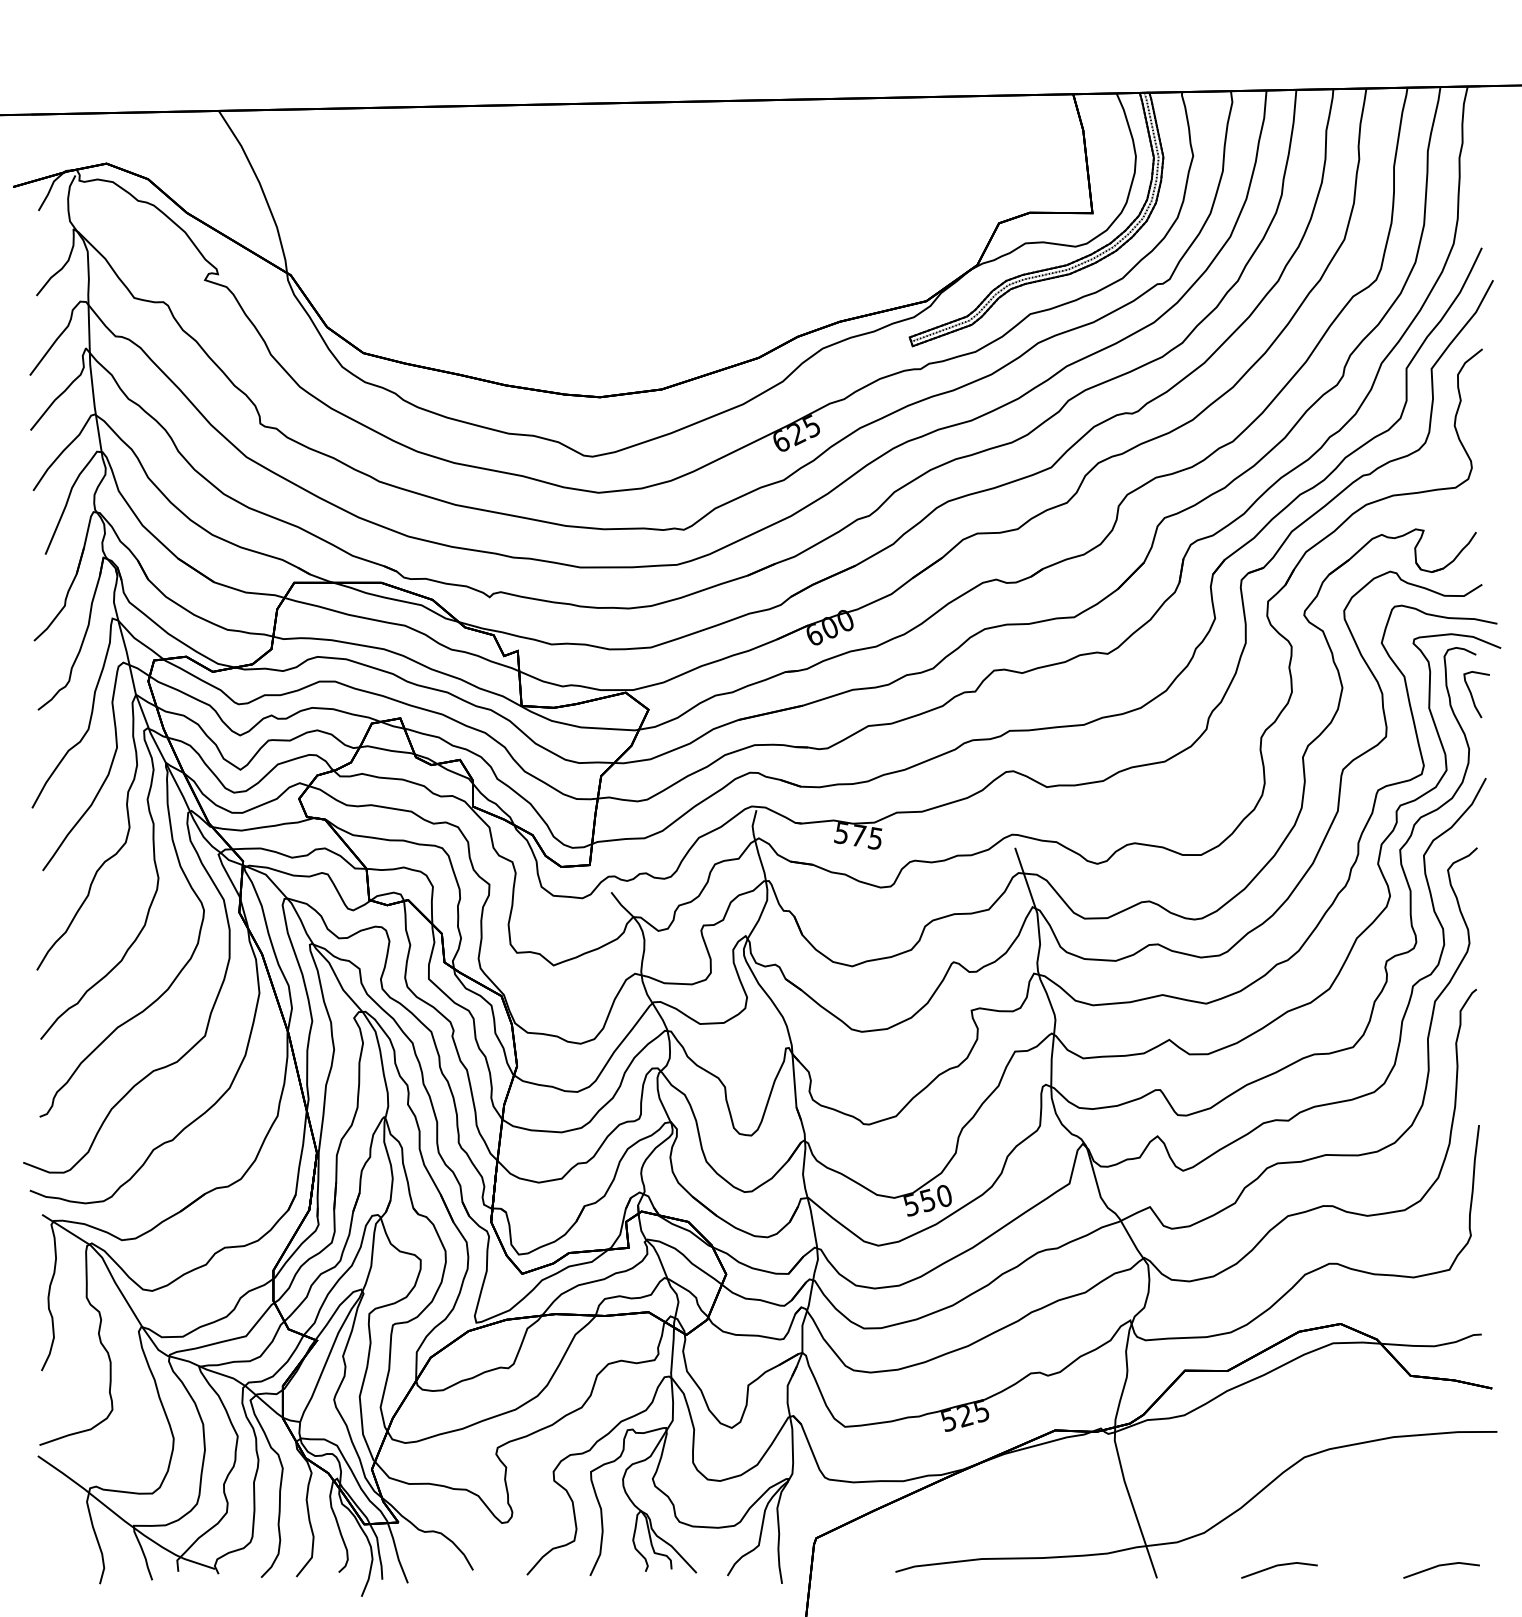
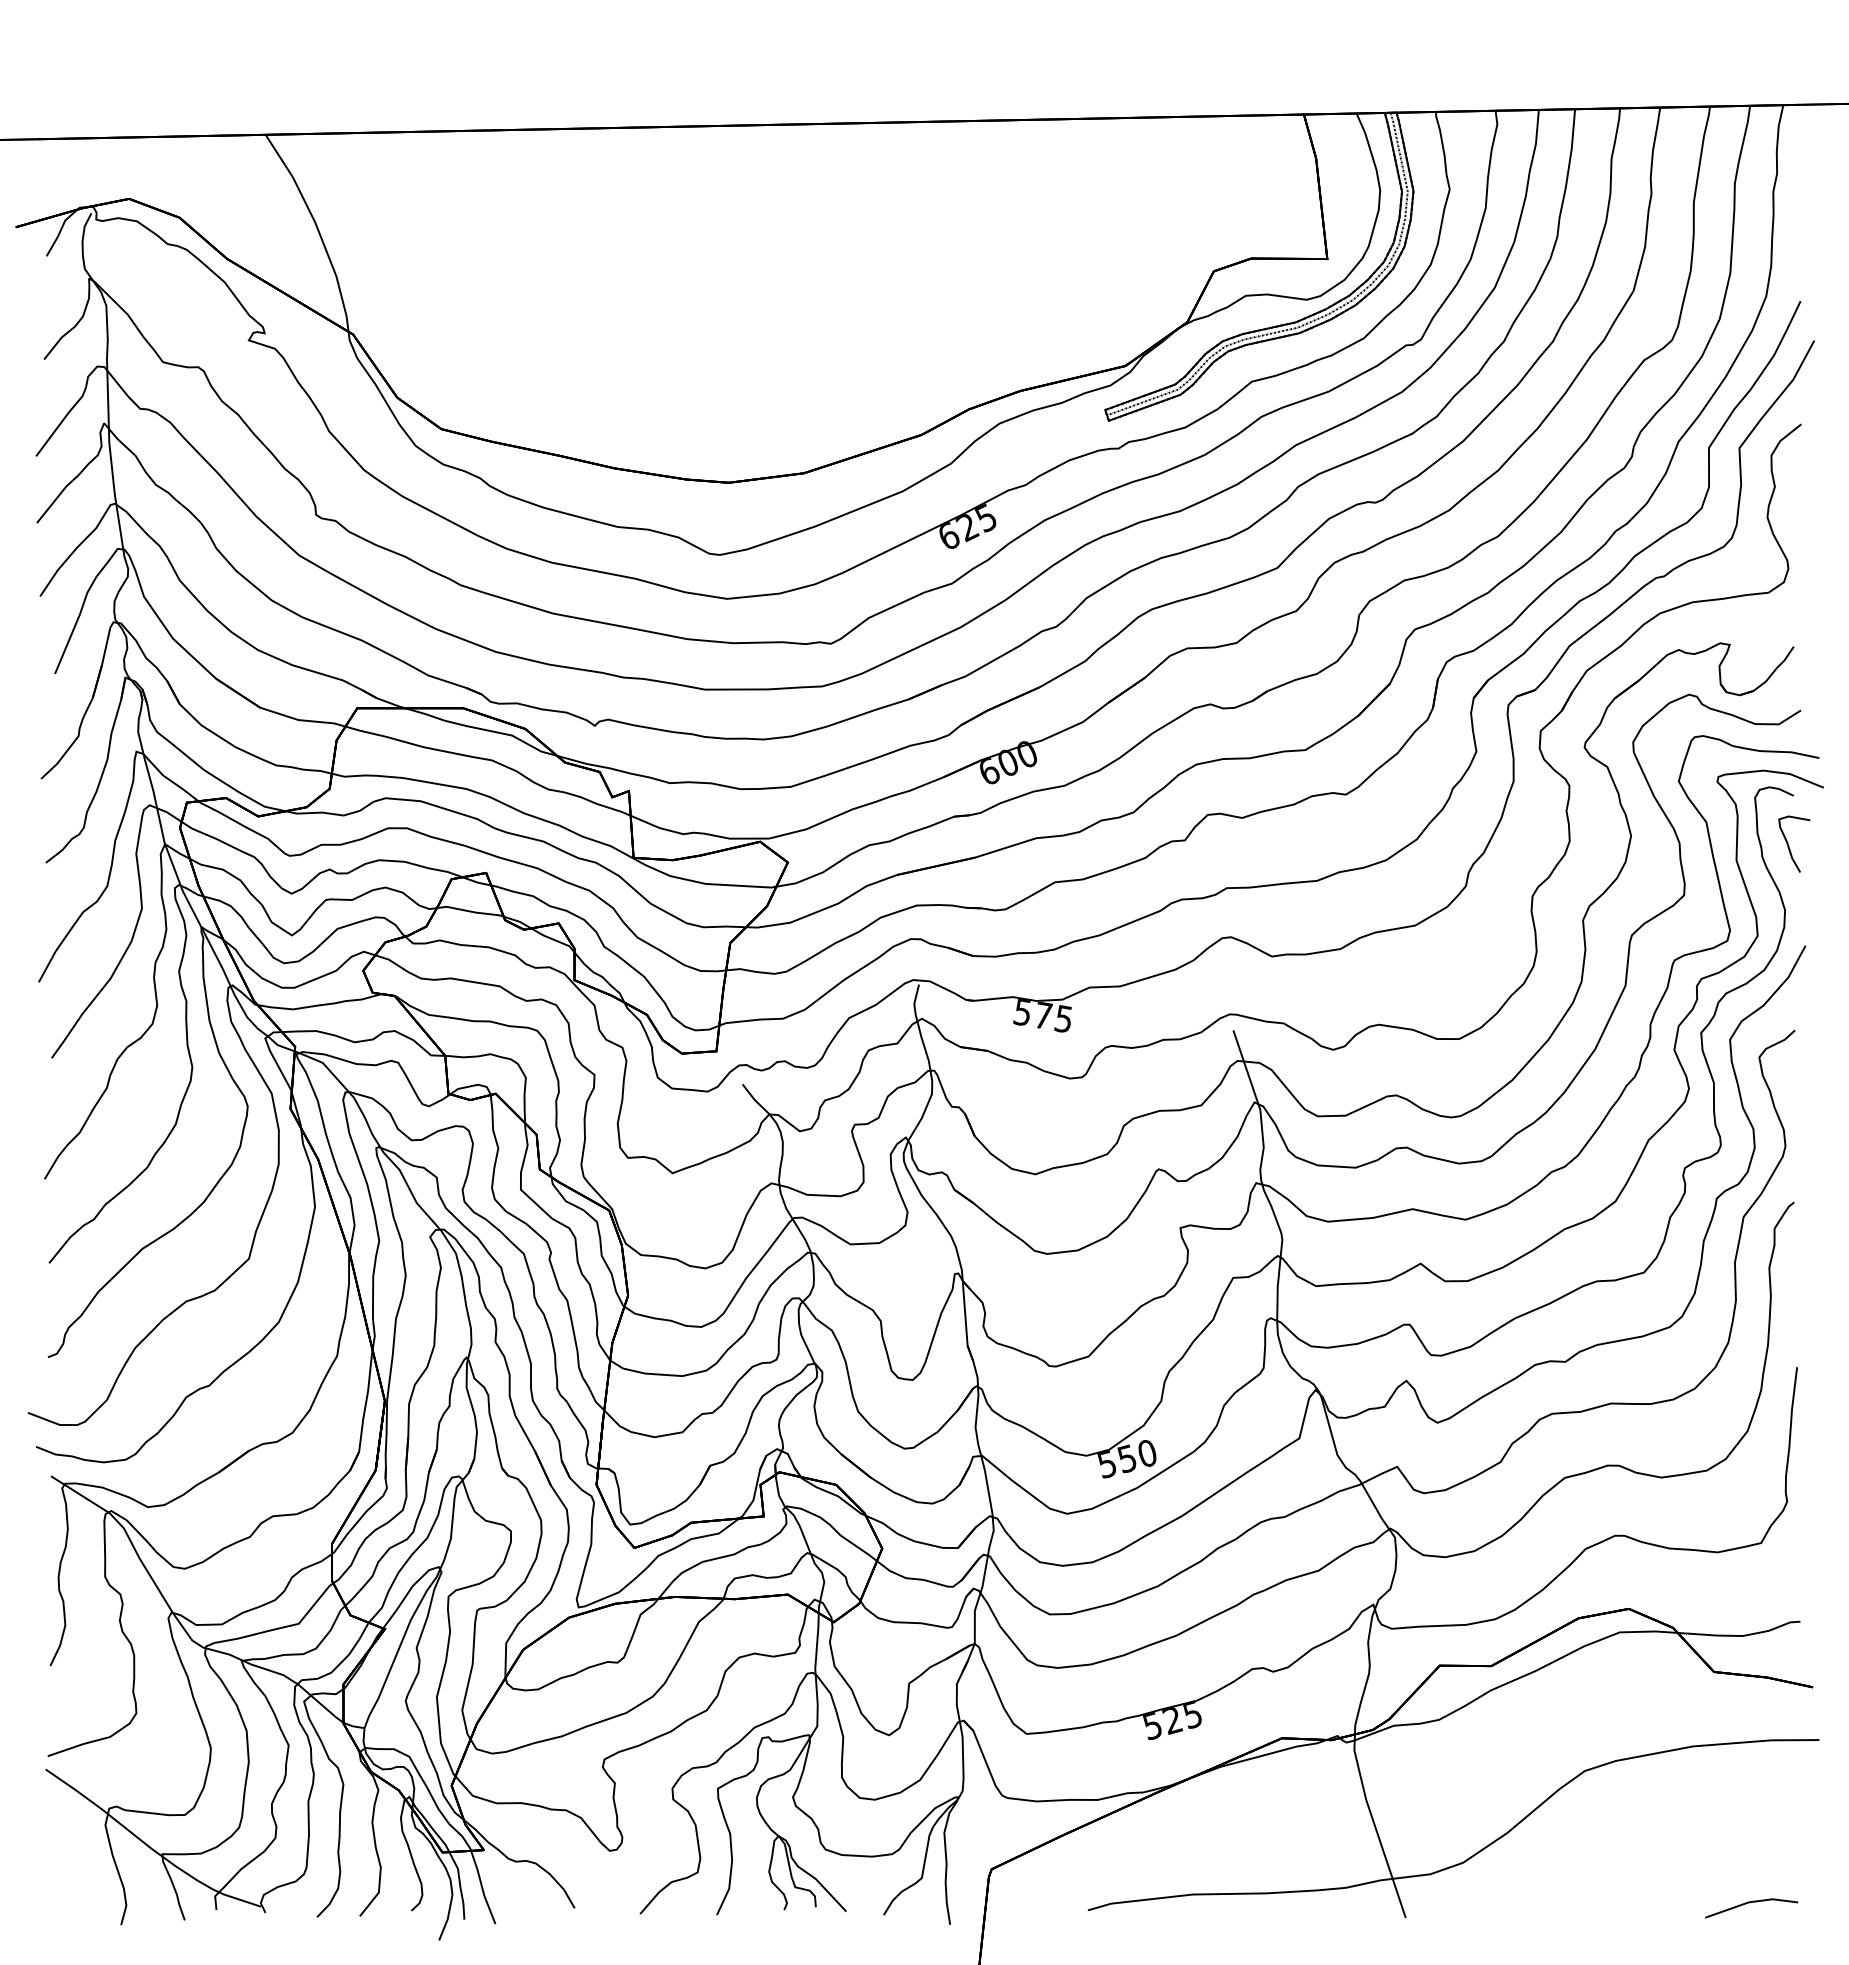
part: (1279, 1570) -> (1554, 1908), removed

